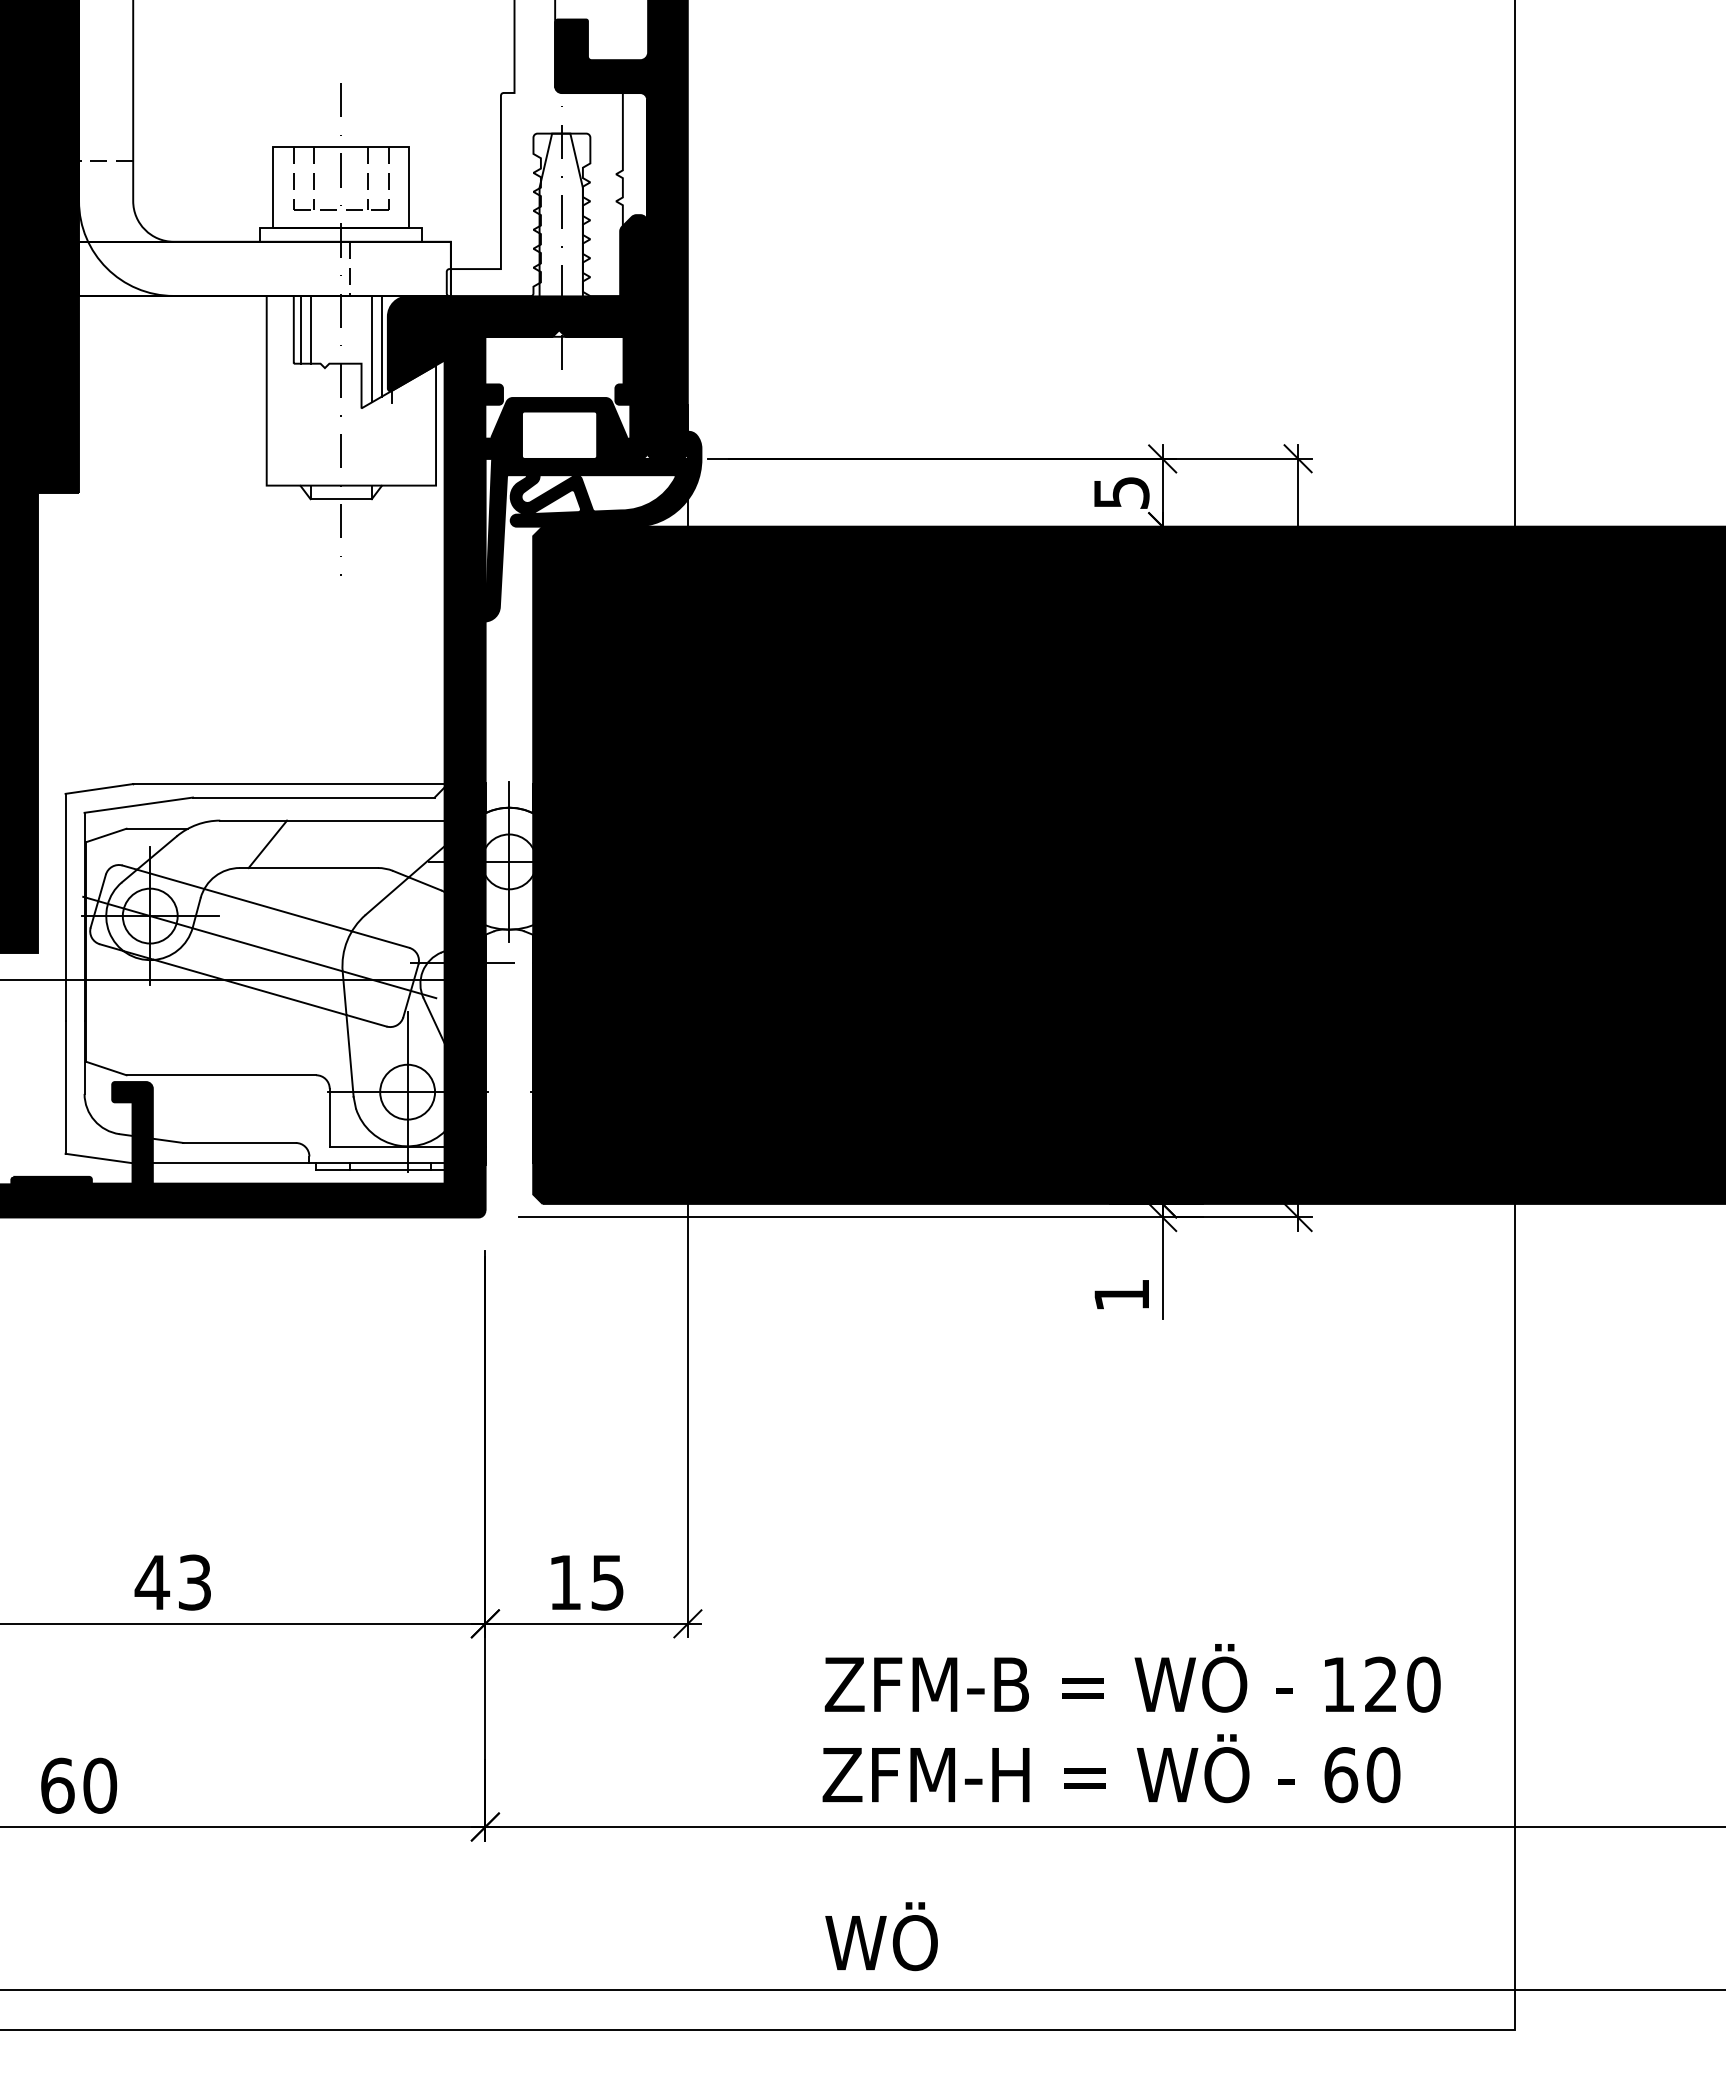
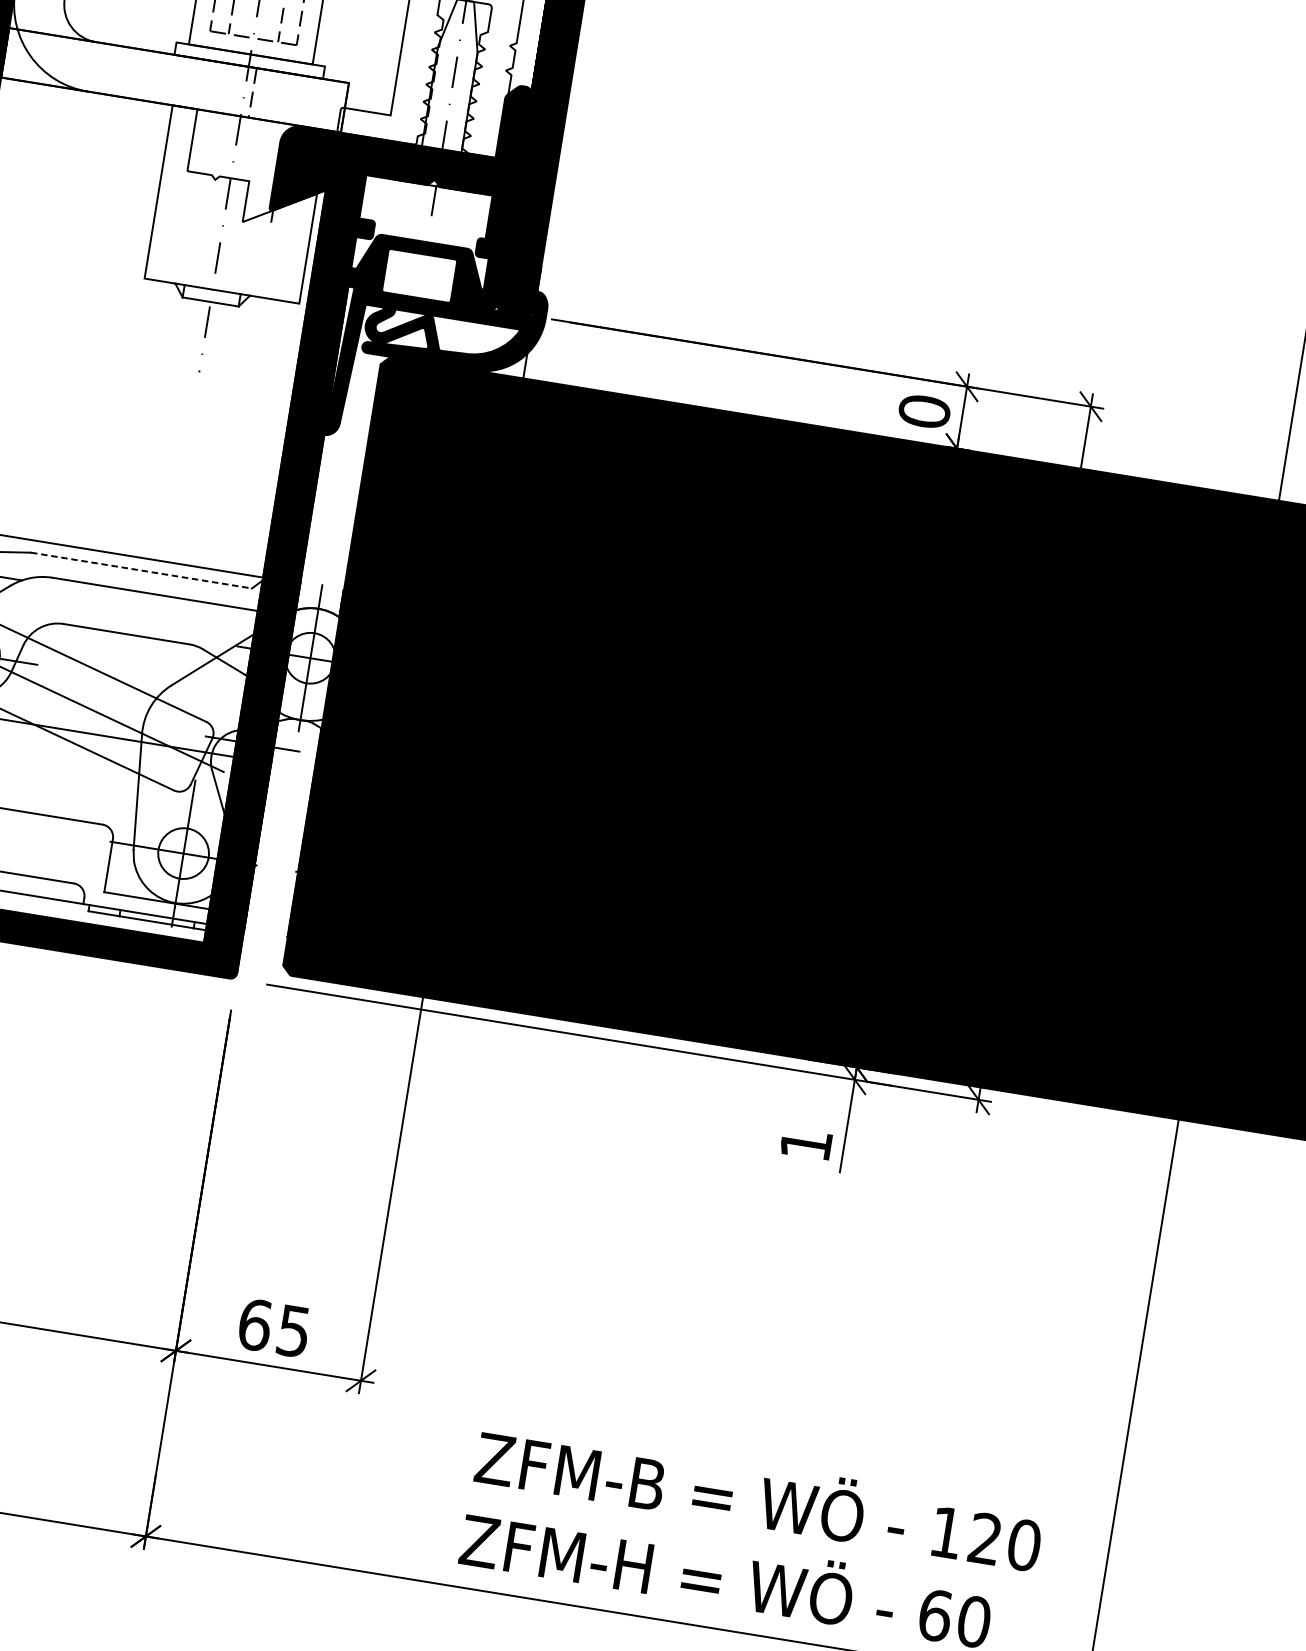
line: (300, 329) -> (198, 140), removed
line: (310, 329) -> (207, 142), removed
line: (381, 345) -> (270, 167), removed
line: (371, 348) -> (260, 168), removed
text: (1121, 492) -> (924, 411), 5 -> 0
line: (313, 797) -> (141, 570), solid -> dashed
line: (267, 844) -> (92, 606), removed
text: (565, 1582) -> (255, 1324), 15 -> 65

